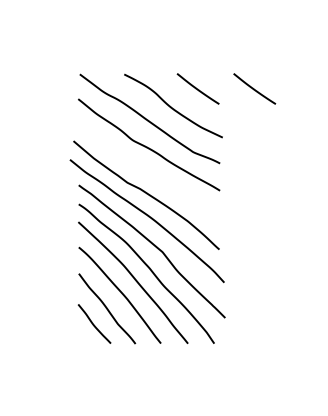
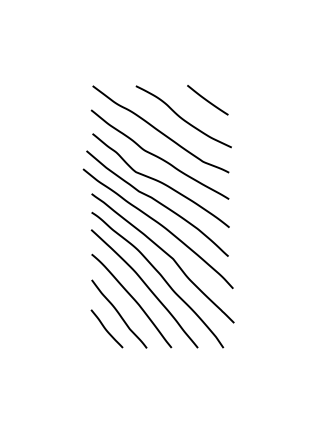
line: (254, 89) -> (262, 100), removed
curve: (148, 171) -> (159, 180), added

